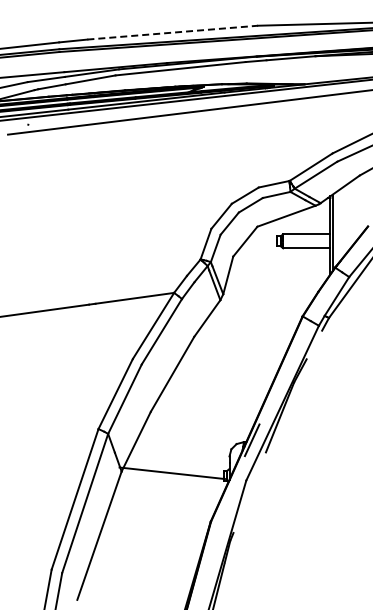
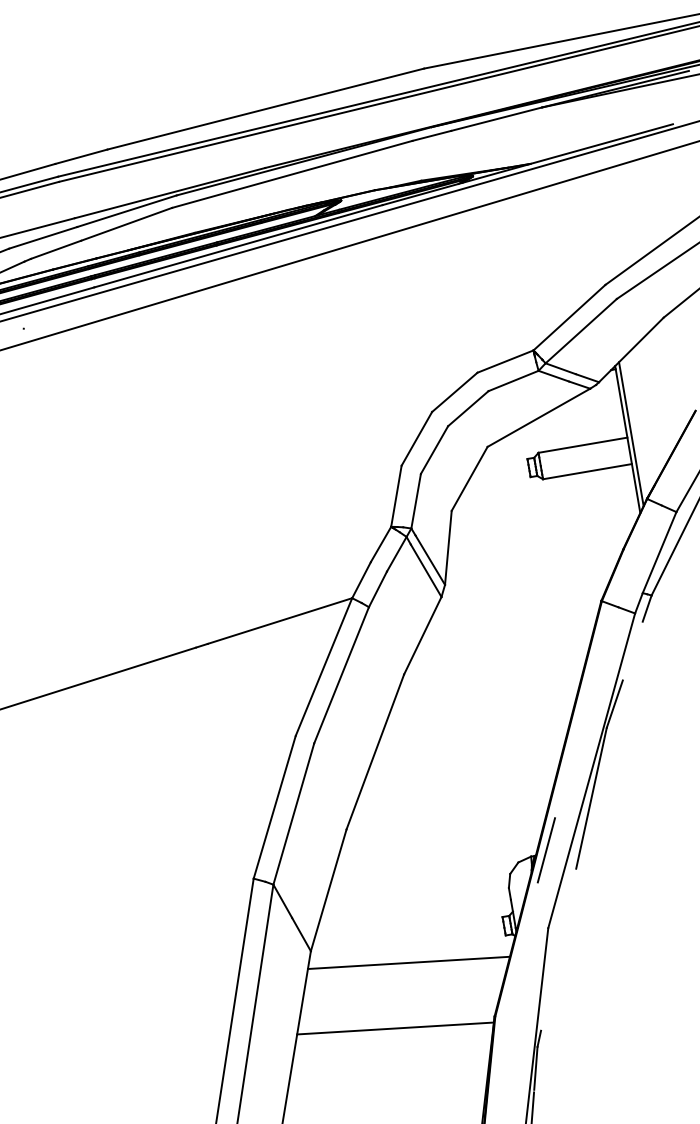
line: (172, 32) -> (265, 108), dashed -> solid
line: (171, 473) -> (407, 963), moved
line: (158, 518) -> (395, 1027), added

